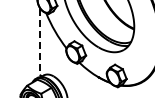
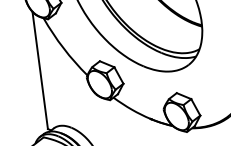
line: (40, 42) -> (40, 71), dashed -> solid

